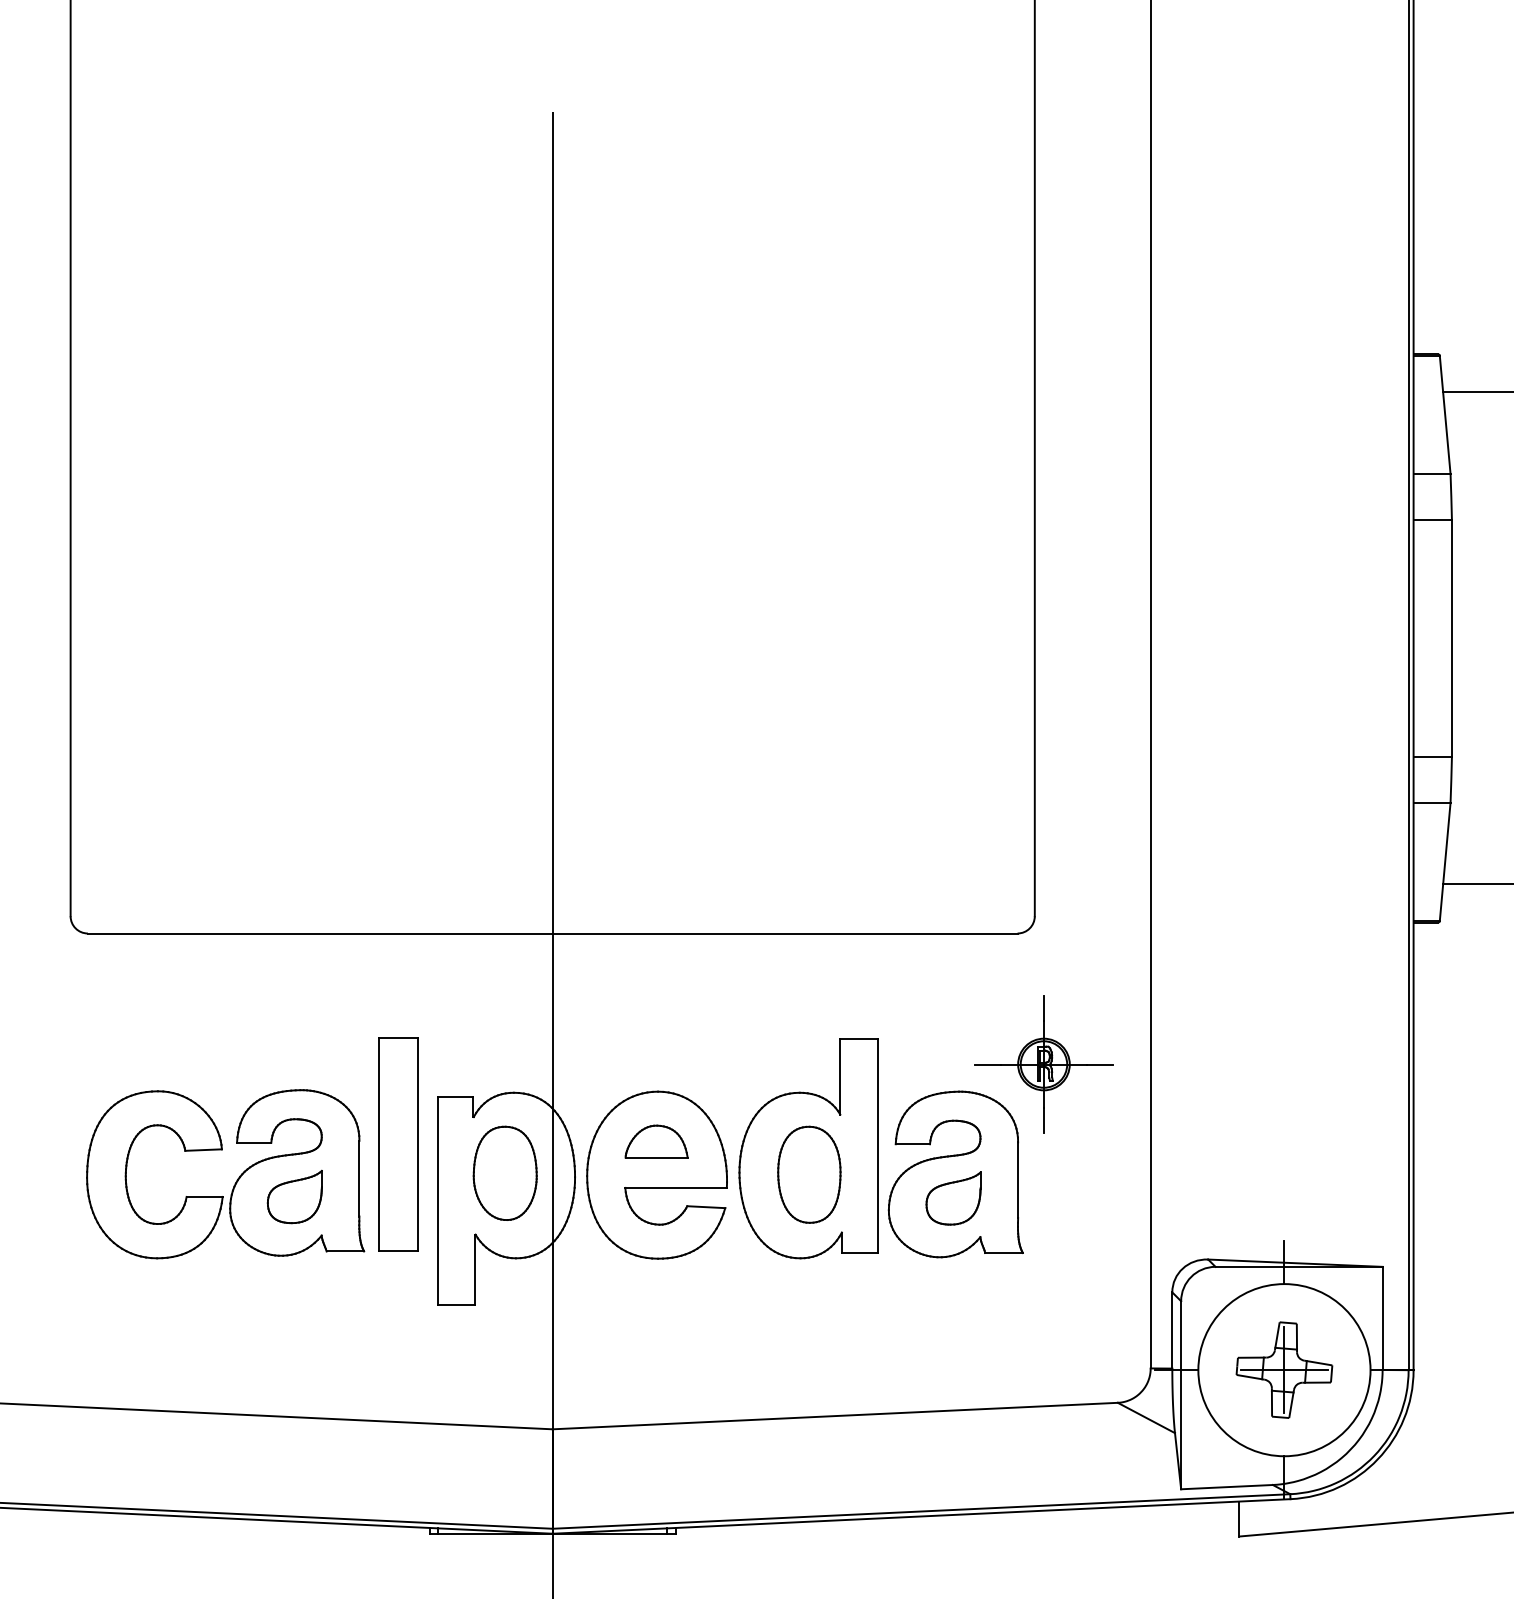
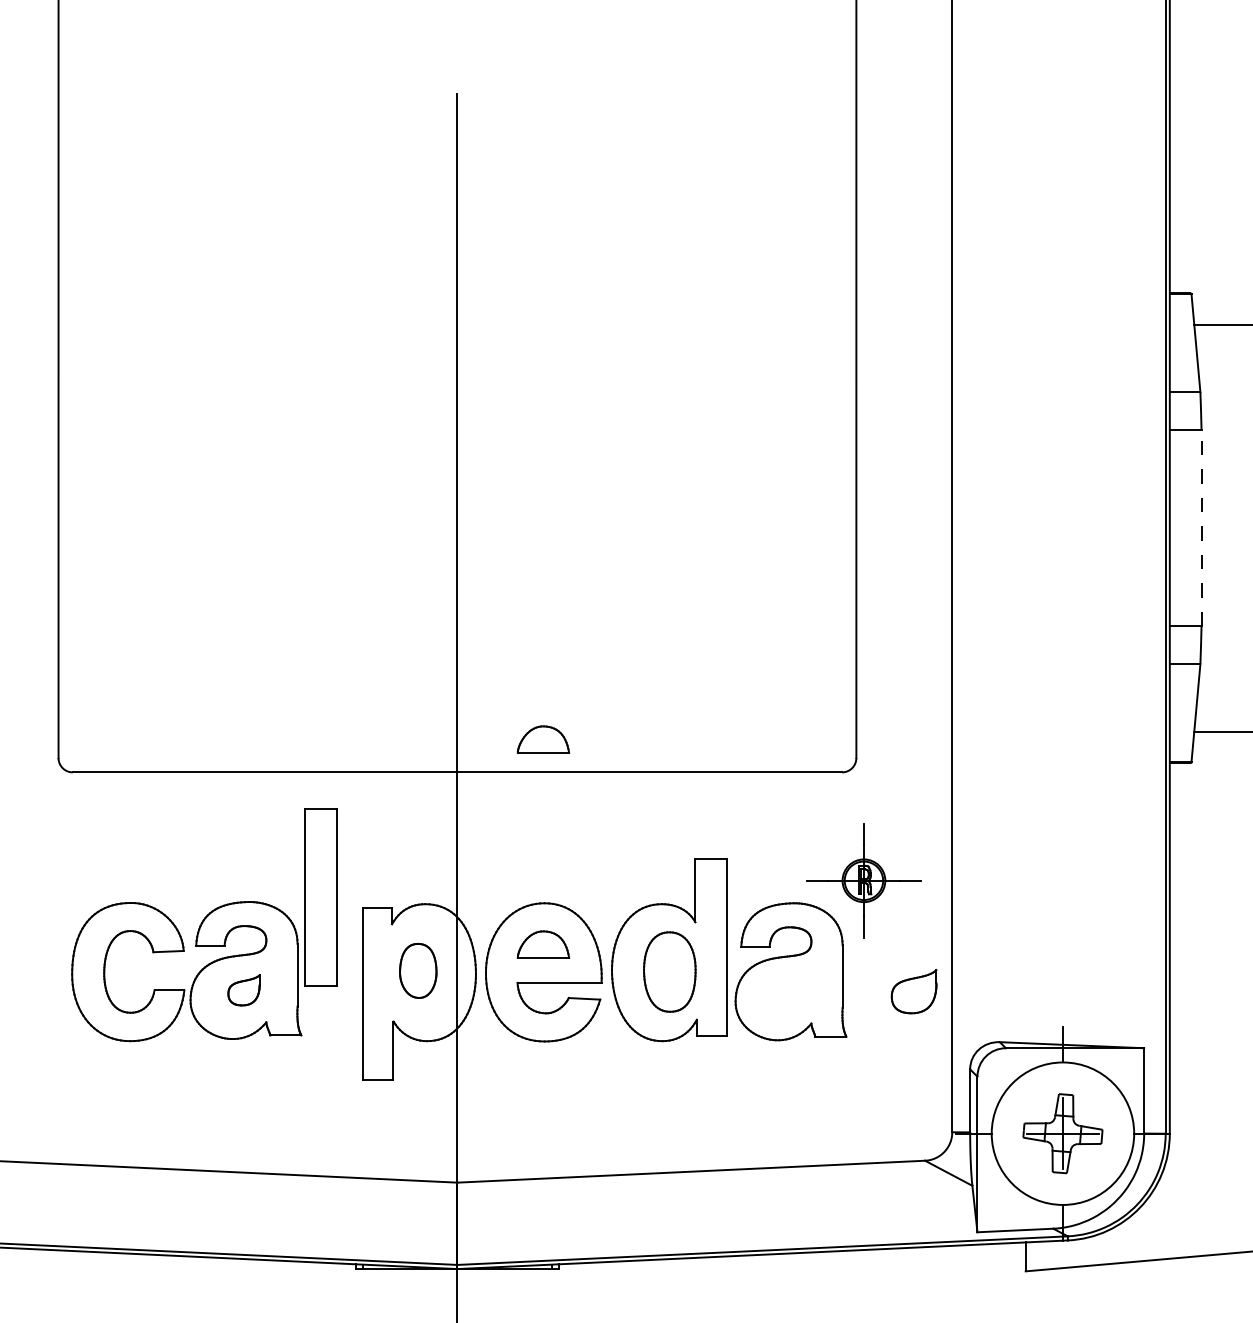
line: (1451, 638) -> (1201, 528), solid -> dashed
part: (656, 893) -> (543, 739), added
part: (398, 1143) -> (320, 897), moved
part: (505, 1172) -> (418, 970), size x0.7
part: (294, 1195) -> (243, 989), size x0.7
part: (952, 1198) -> (913, 991), moved

